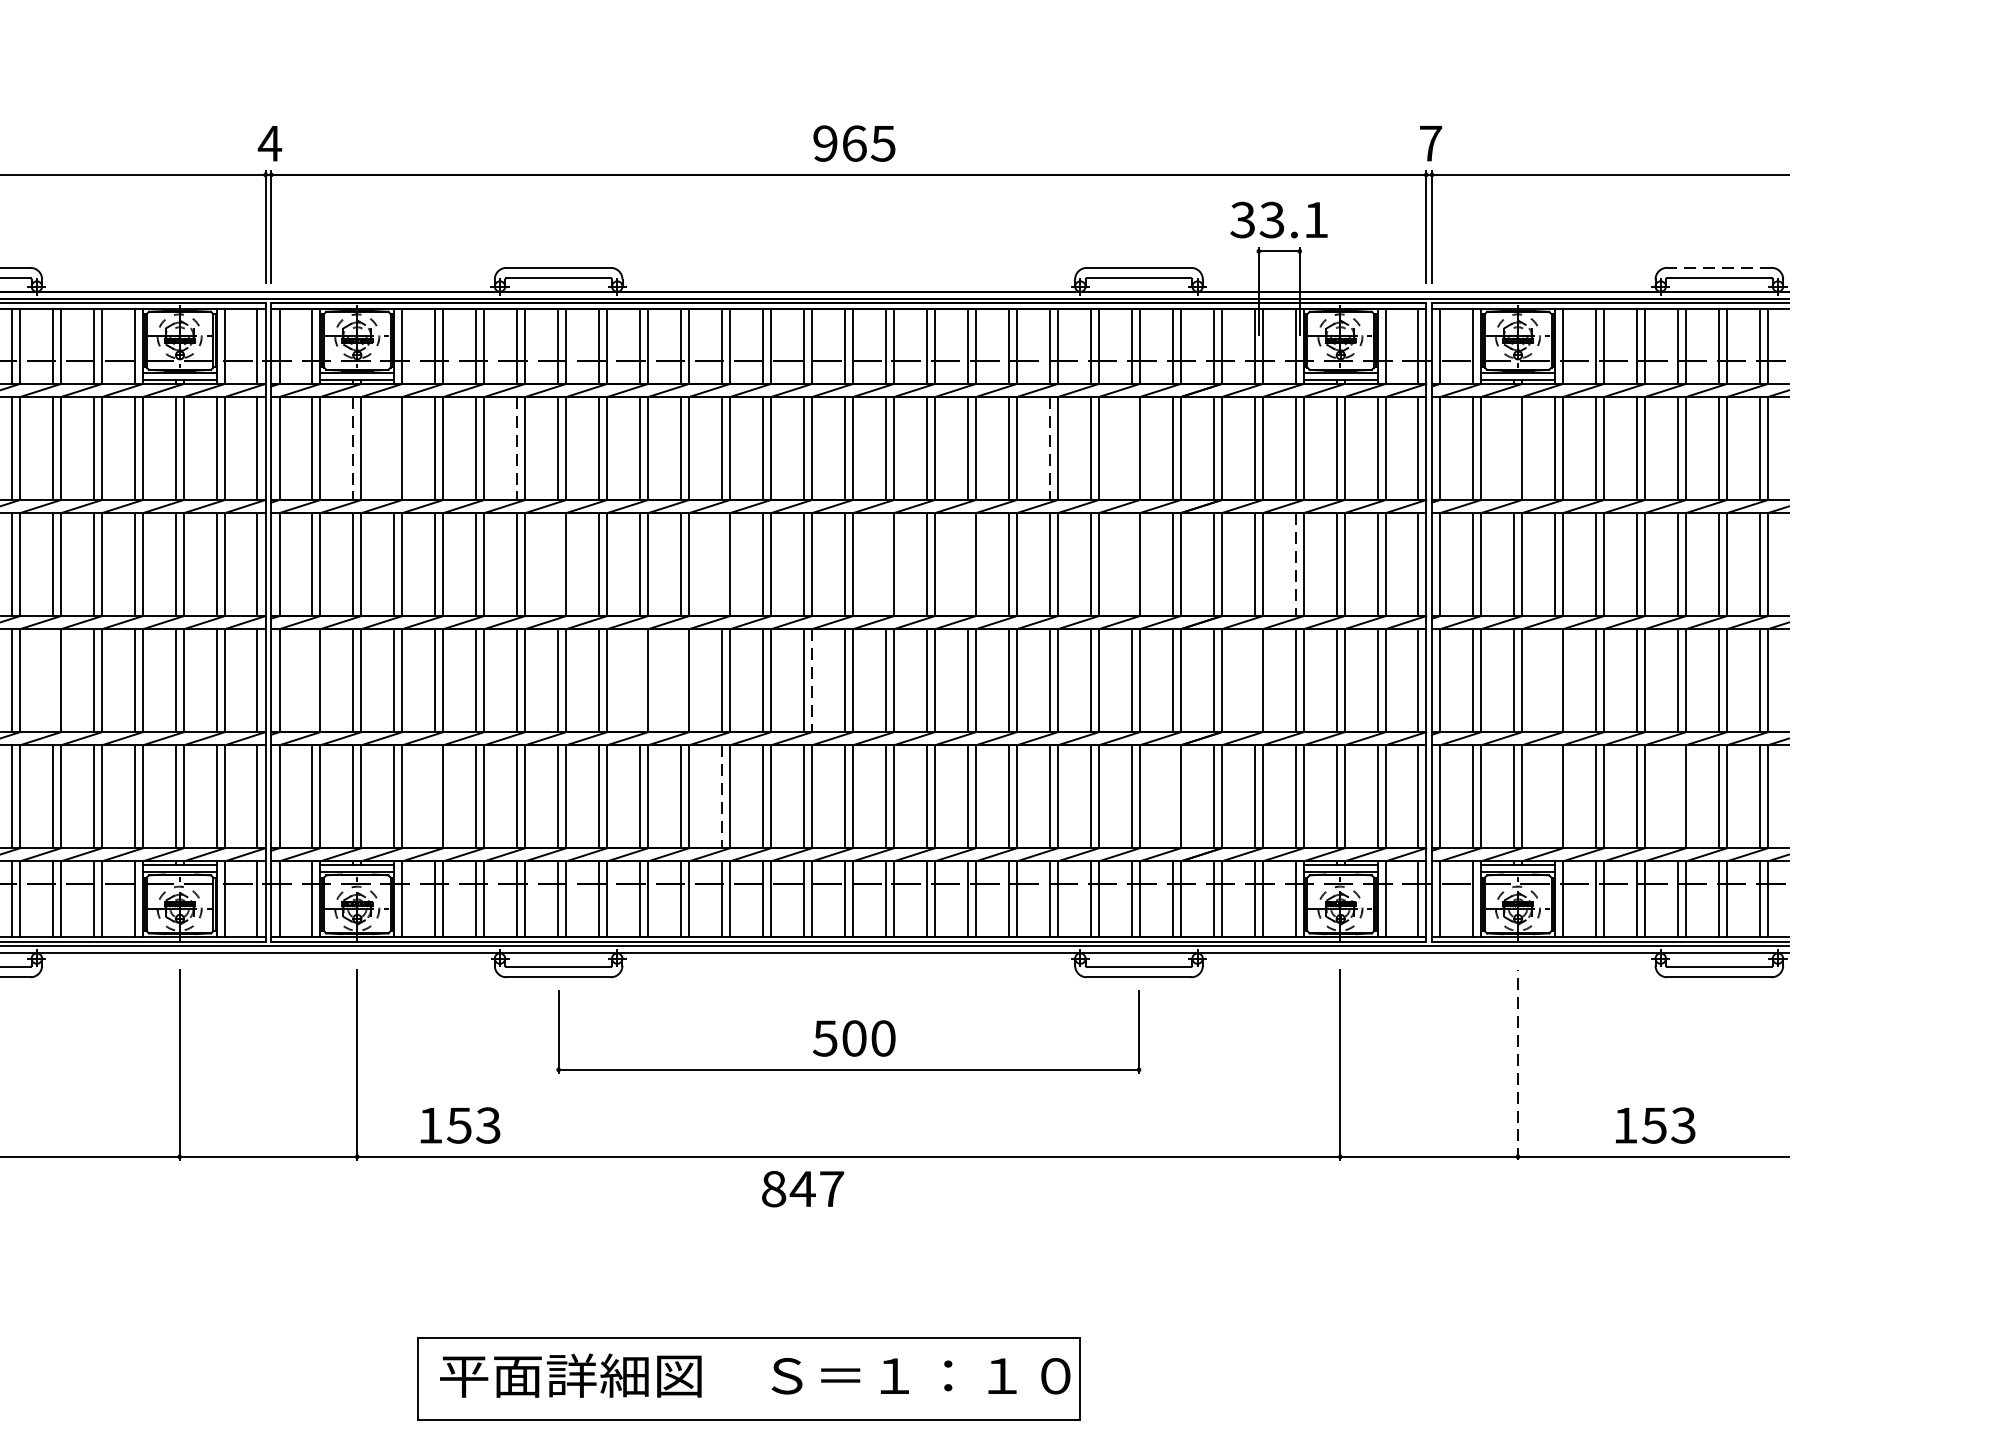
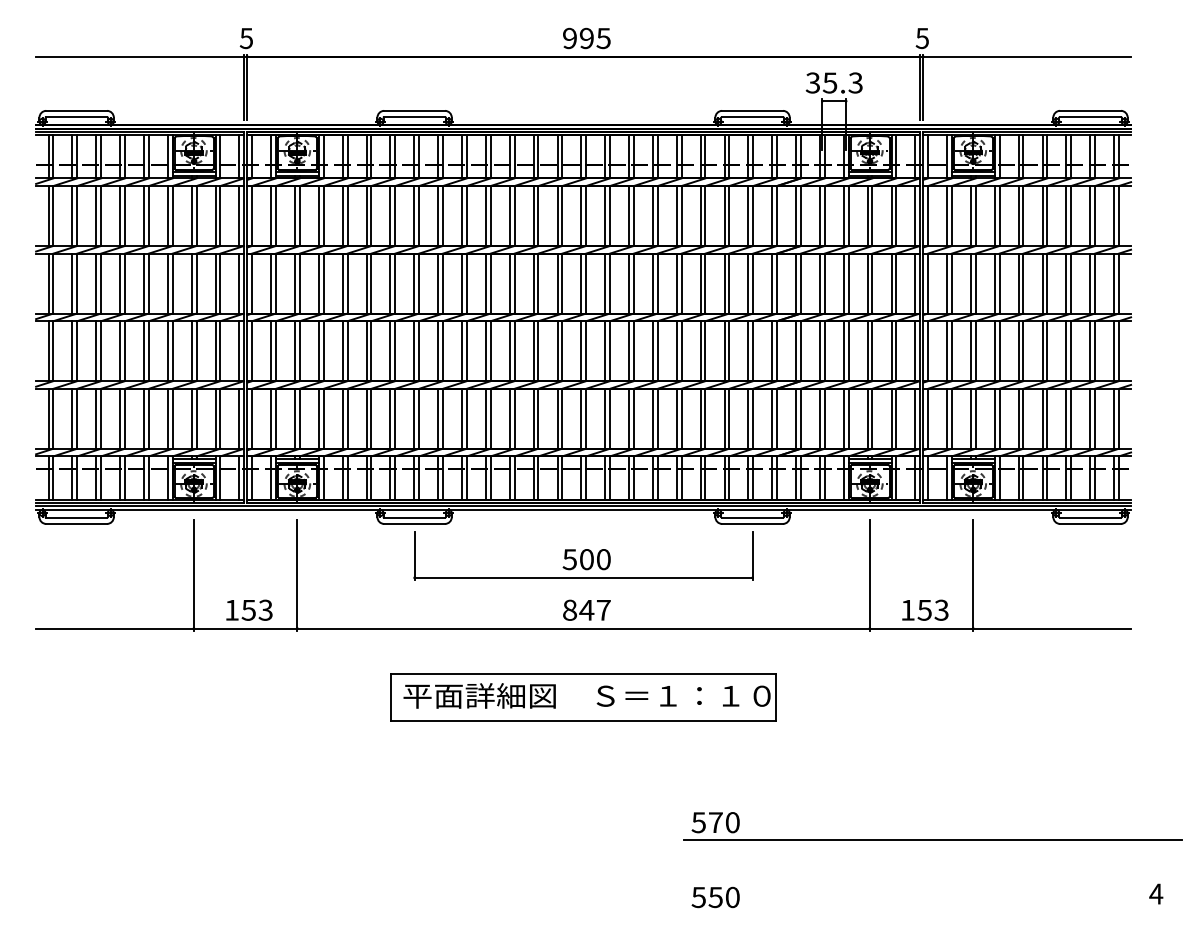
text: (269, 143) -> (246, 38), 4 -> 5
text: (853, 143) -> (586, 38), 965 -> 995
text: (1429, 143) -> (921, 38), 7 -> 5
text: (1293, 219) -> (842, 82), 33.1 -> 35.3
line: (1719, 267) -> (1090, 110), dashed -> solid
line: (354, 449) -> (295, 216), dashed -> solid
line: (393, 449) -> (318, 216), added
line: (517, 449) -> (390, 216), dashed -> solid
line: (1049, 449) -> (700, 216), dashed -> solid
line: (1132, 449) -> (748, 216), added
line: (1513, 449) -> (970, 216), added
line: (558, 564) -> (414, 283), added
line: (721, 564) -> (509, 283), added
line: (886, 564) -> (605, 283), added
line: (967, 564) -> (652, 283), added
line: (1132, 564) -> (748, 283), added
line: (1295, 564) -> (843, 283), dashed -> solid
line: (53, 681) -> (120, 351), added
line: (312, 681) -> (271, 351), added
line: (640, 681) -> (462, 351), added
line: (680, 681) -> (485, 351), added
line: (812, 681) -> (562, 351), dashed -> solid
line: (1253, 681) -> (819, 351), added
line: (1554, 681) -> (994, 351), added
line: (434, 796) -> (342, 418), added
line: (721, 796) -> (509, 418), dashed -> solid
line: (1173, 796) -> (772, 418), added
line: (1554, 796) -> (994, 418), added
line: (1678, 796) -> (1066, 418), added
line: (1518, 1064) -> (973, 574), dashed -> solid
text: (460, 1124) -> (249, 609), moved
text: (1655, 1124) -> (925, 609), moved
text: (802, 1187) -> (586, 609), moved
part: (749, 1378) -> (583, 697), moved

